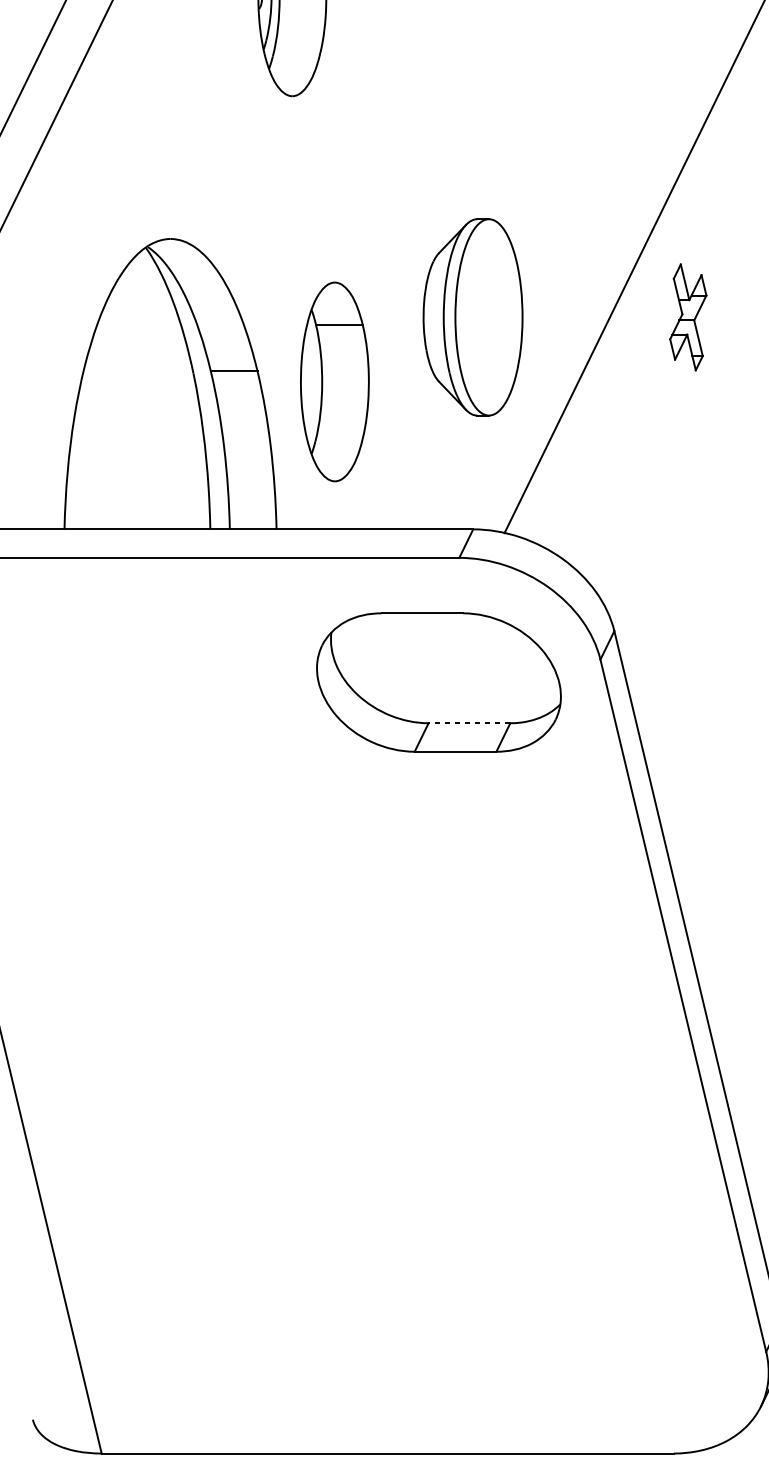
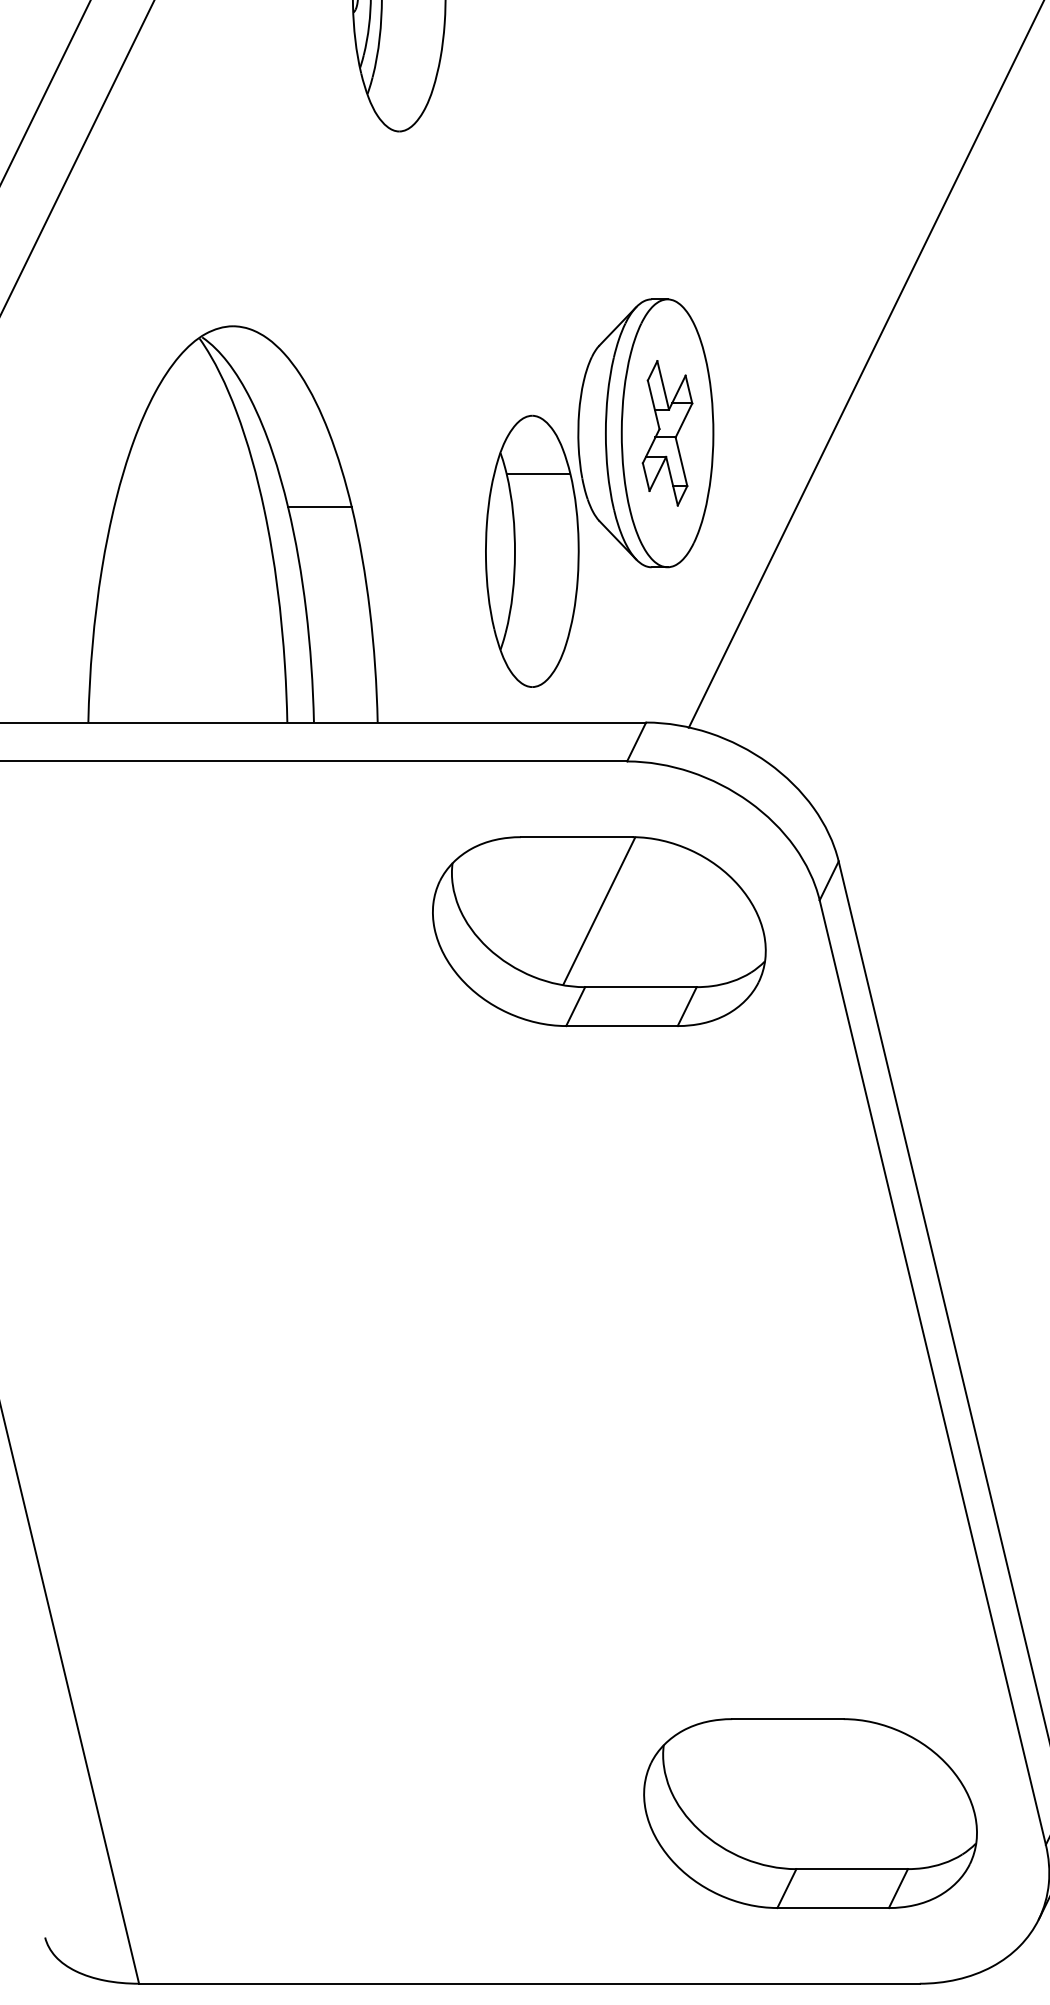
part: (688, 317) -> (667, 433), moved
part: (335, 381) -> (532, 550), moved
line: (439, 667) -> (599, 910), added
line: (469, 723) -> (640, 987), dashed -> solid
part: (593, 1328) -> (810, 1813), added

